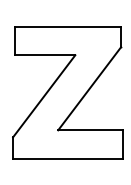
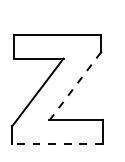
line: (89, 89) -> (75, 86), solid -> dashed
line: (66, 158) -> (56, 143), solid -> dashed

